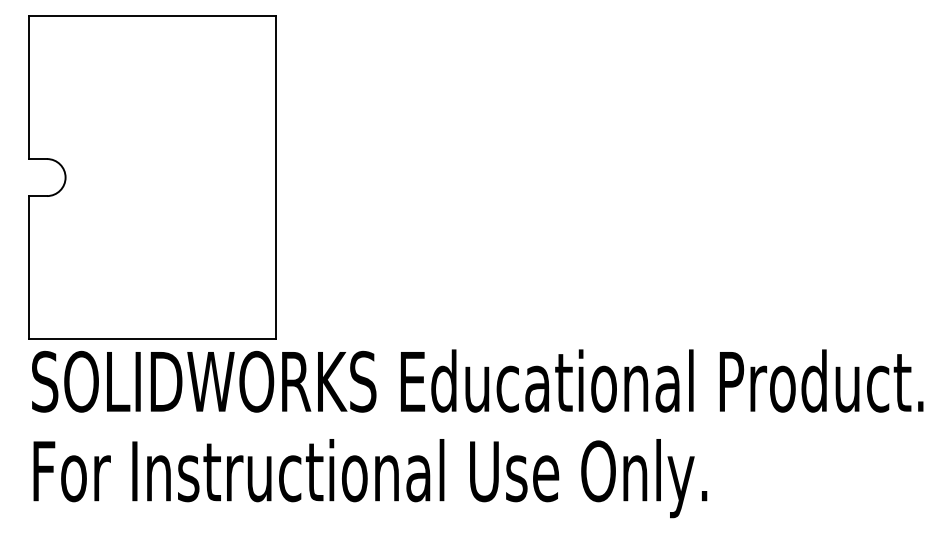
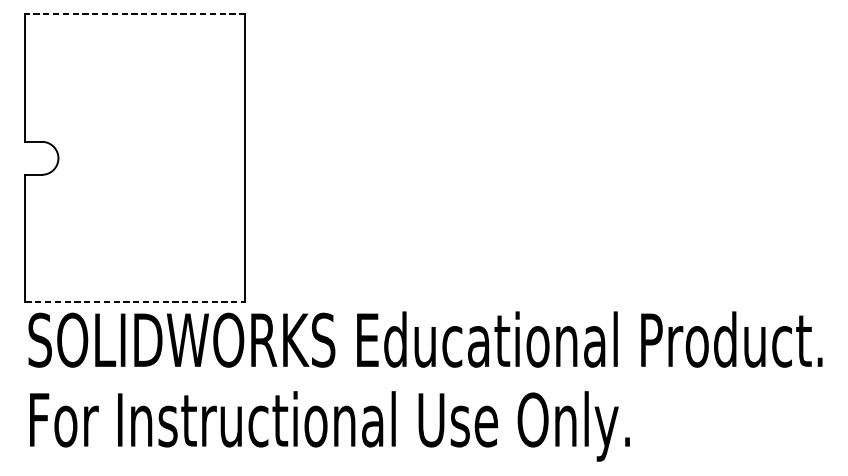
line: (151, 15) -> (134, 13), solid -> dashed
line: (152, 339) -> (135, 302), solid -> dashed

